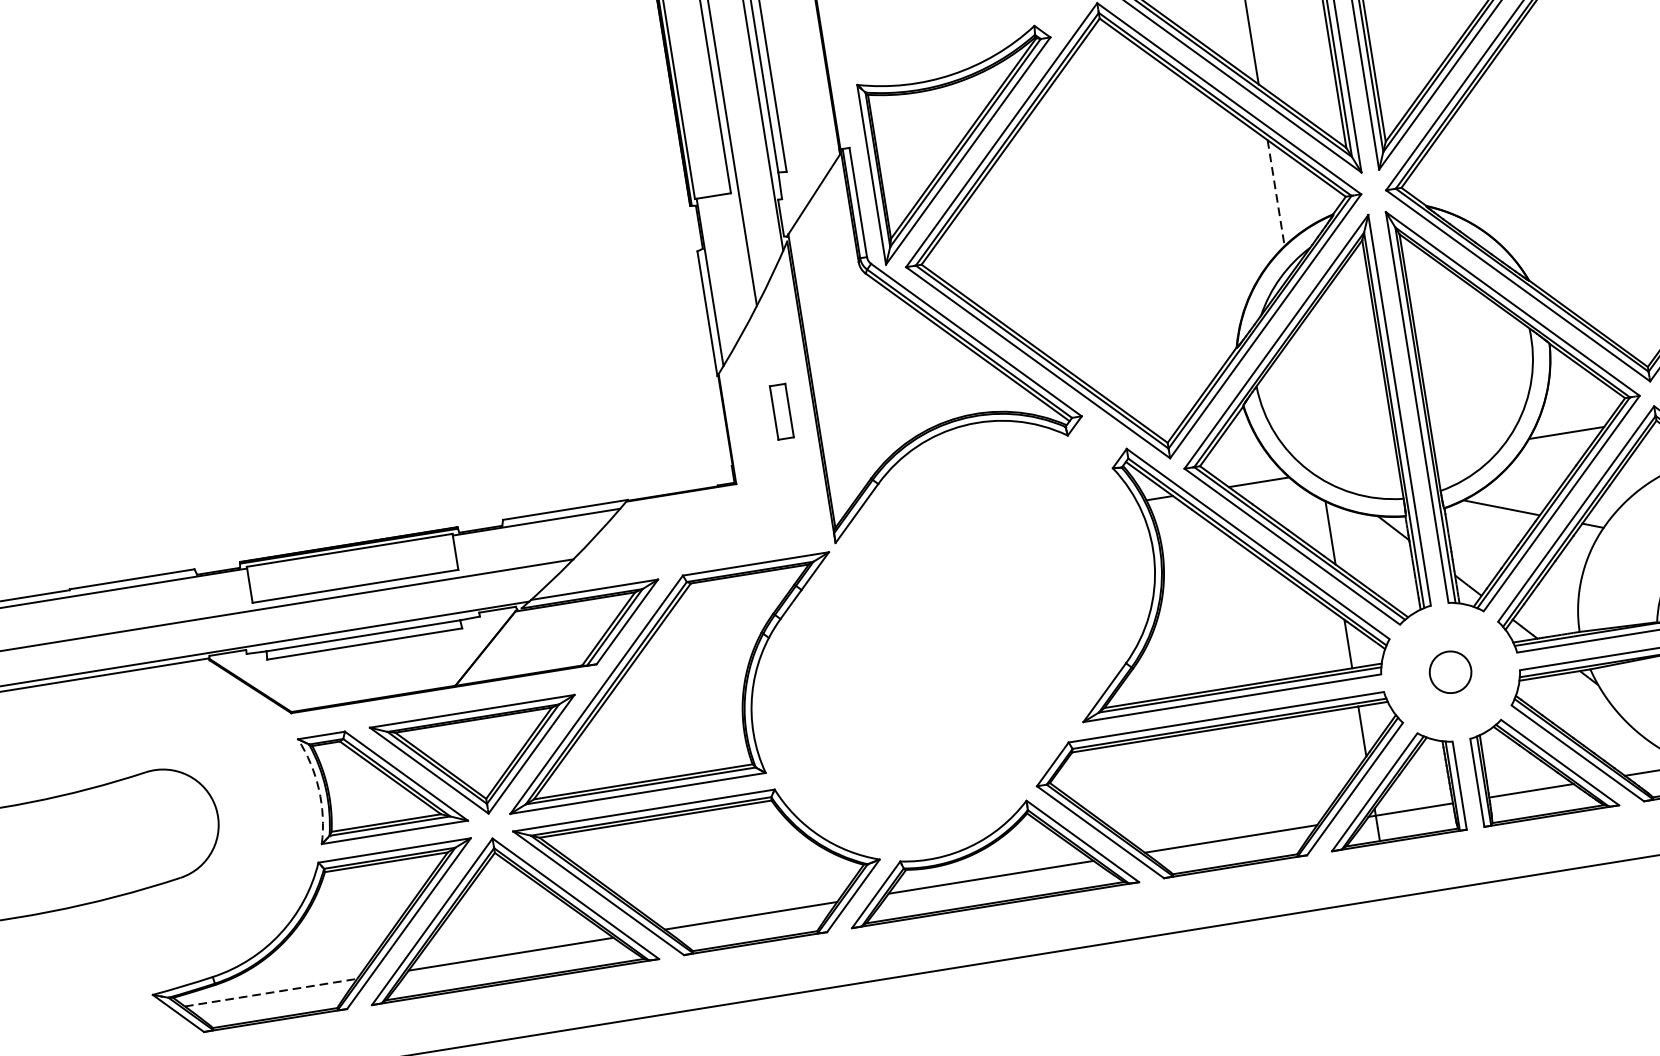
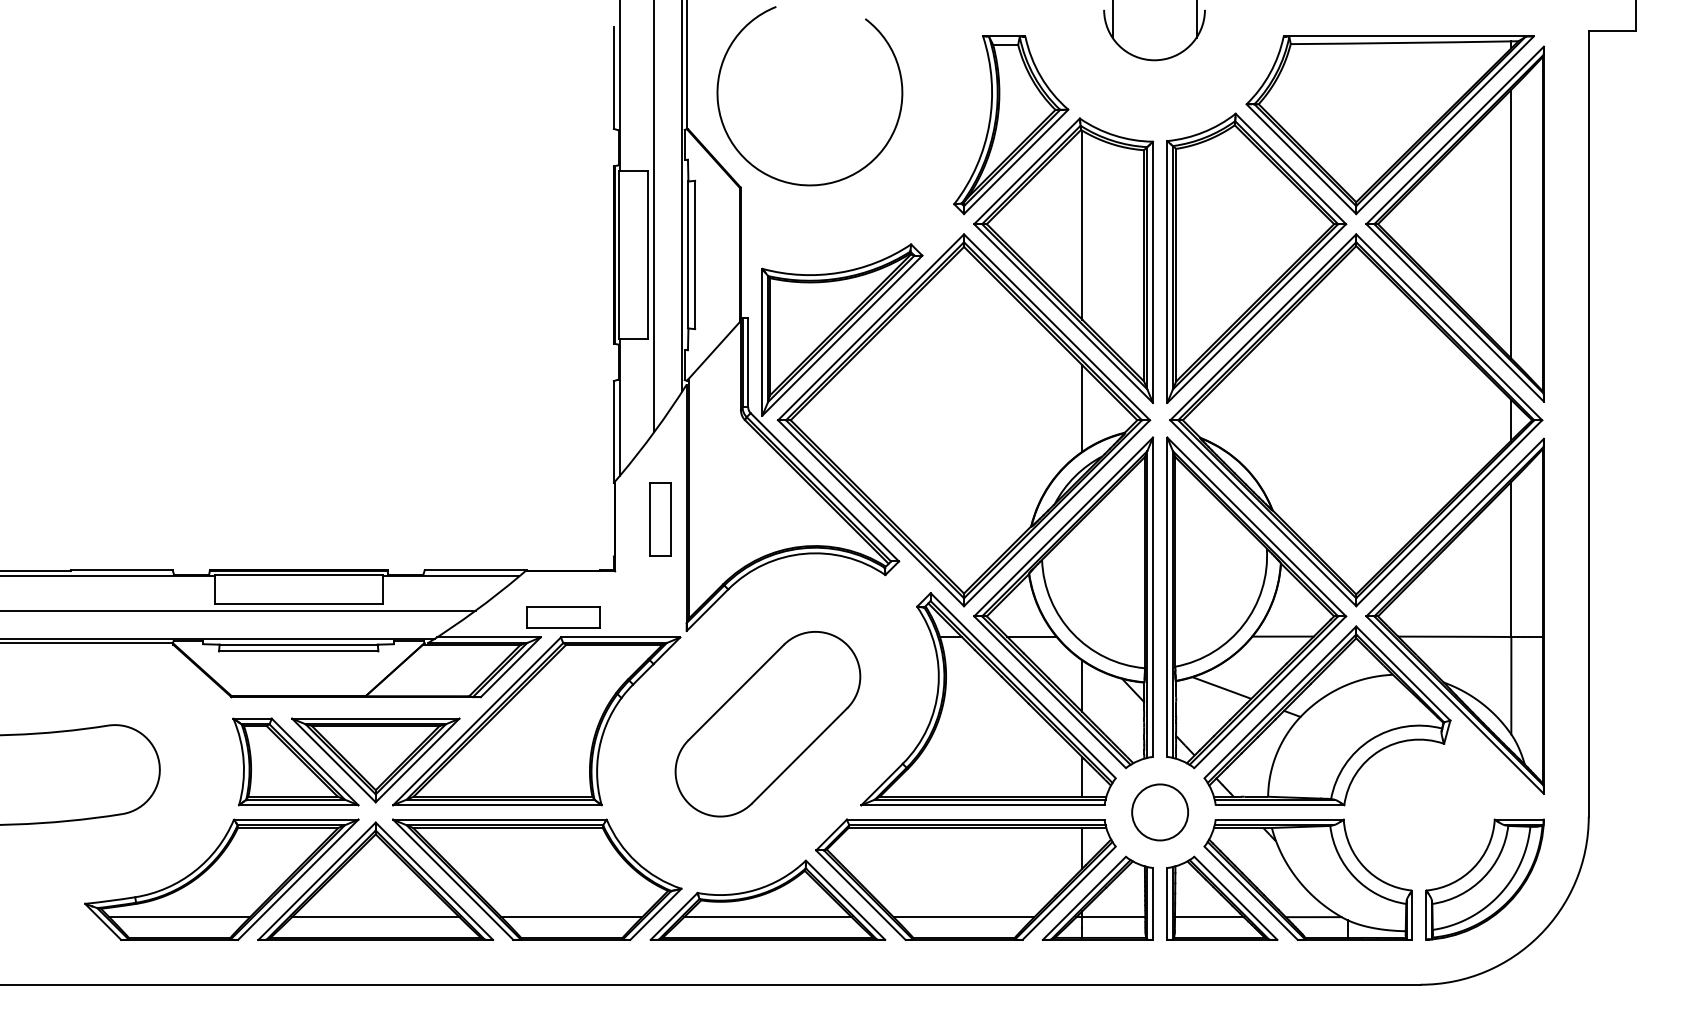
line: (1276, 193) -> (1082, 408), dashed -> solid
part: (781, 411) -> (660, 519), size x1.67
part: (682, 550) -> (563, 617), added
part: (952, 641) -> (767, 724), added
circle: (1451, 672) -> (1160, 812), size x1.67
arc: (318, 789) -> (243, 761), dashed -> solid
line: (272, 992) -> (180, 917), dashed -> solid

